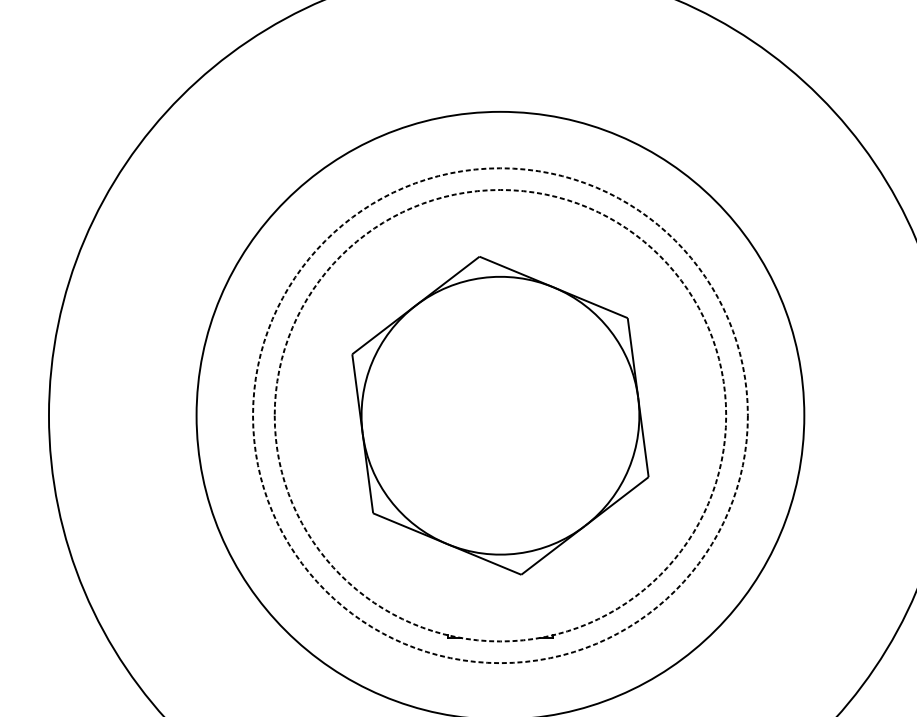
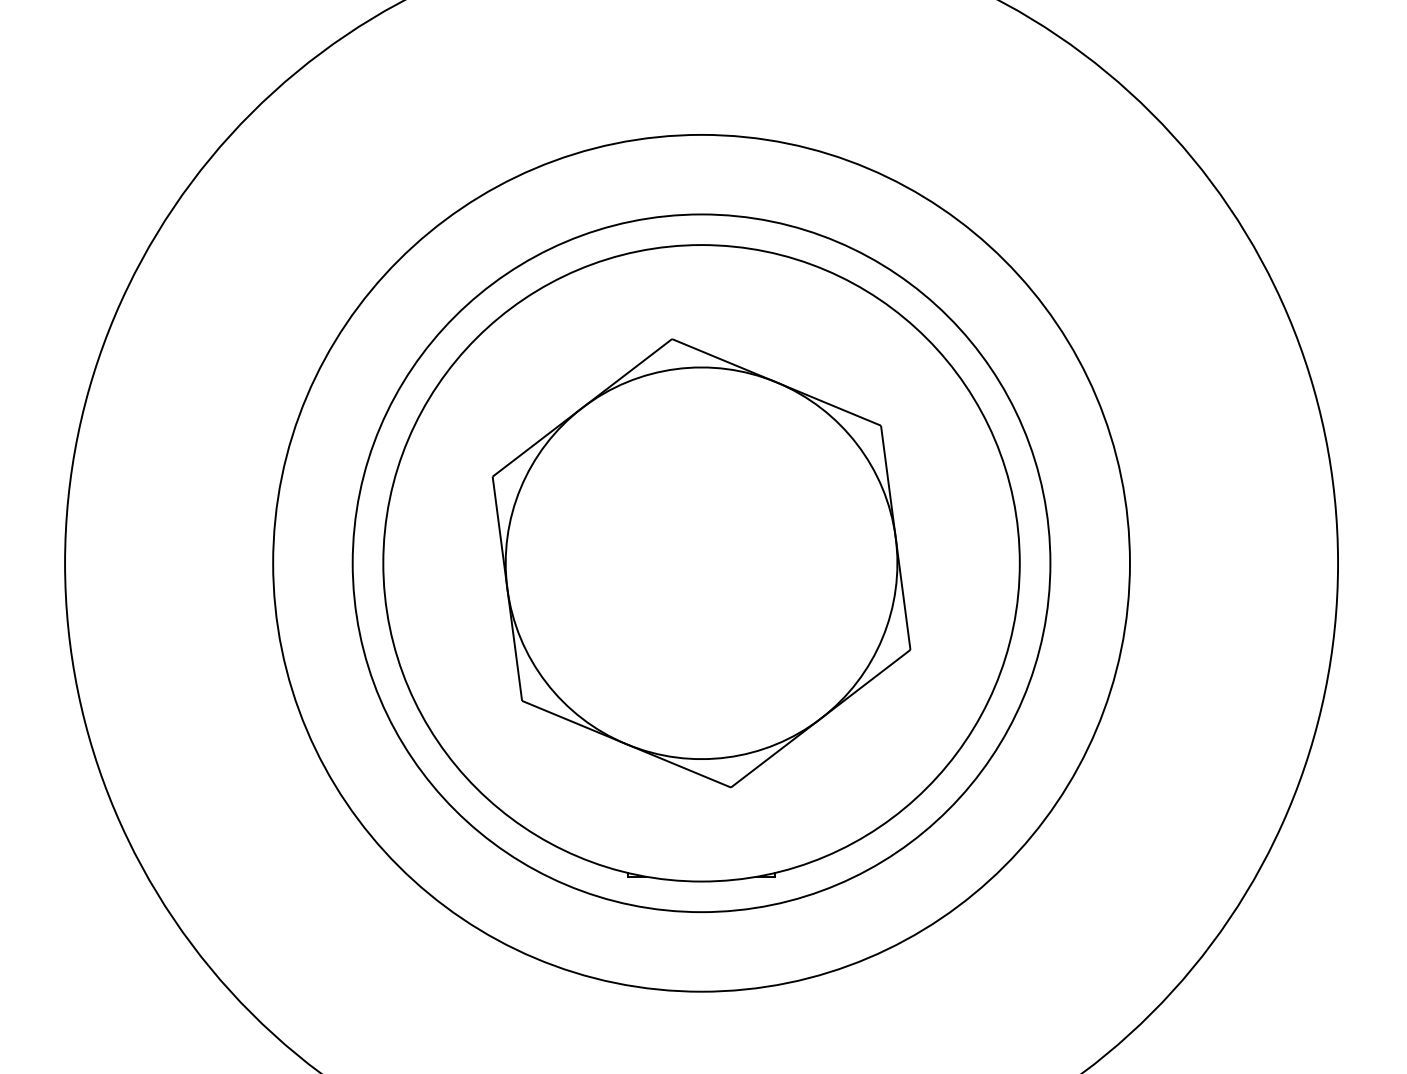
circle: (500, 415) -> (701, 563), dashed -> solid
circle: (500, 415) -> (701, 563), dashed -> solid

